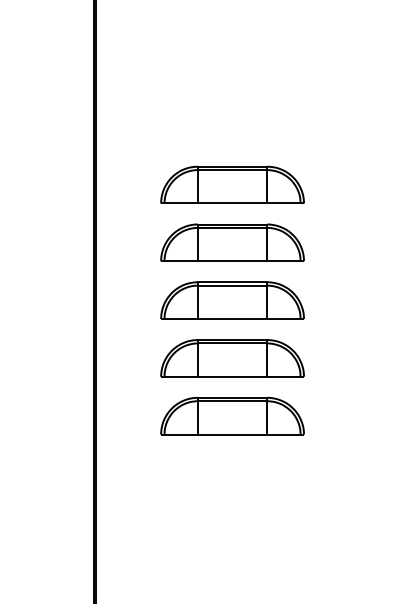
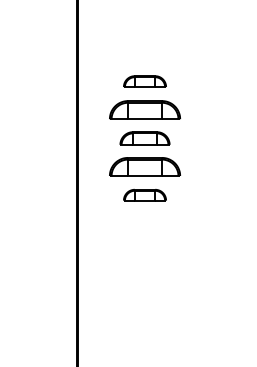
part: (231, 184) -> (144, 81), size x0.6
part: (231, 300) -> (144, 138), size x0.7
part: (231, 414) -> (144, 194), size x0.6

